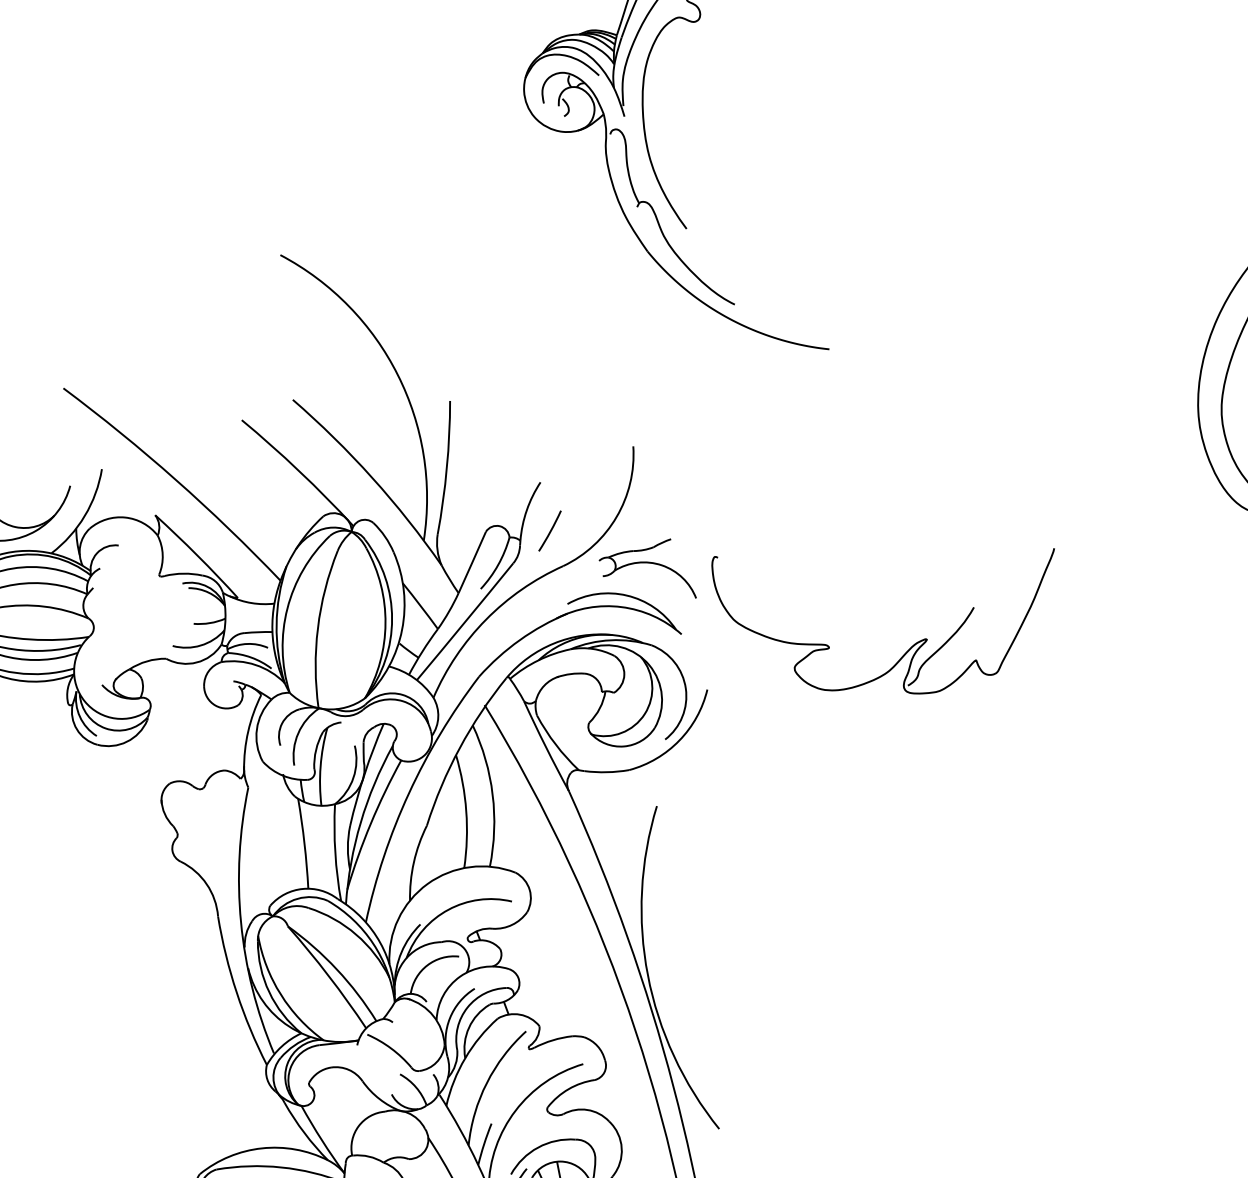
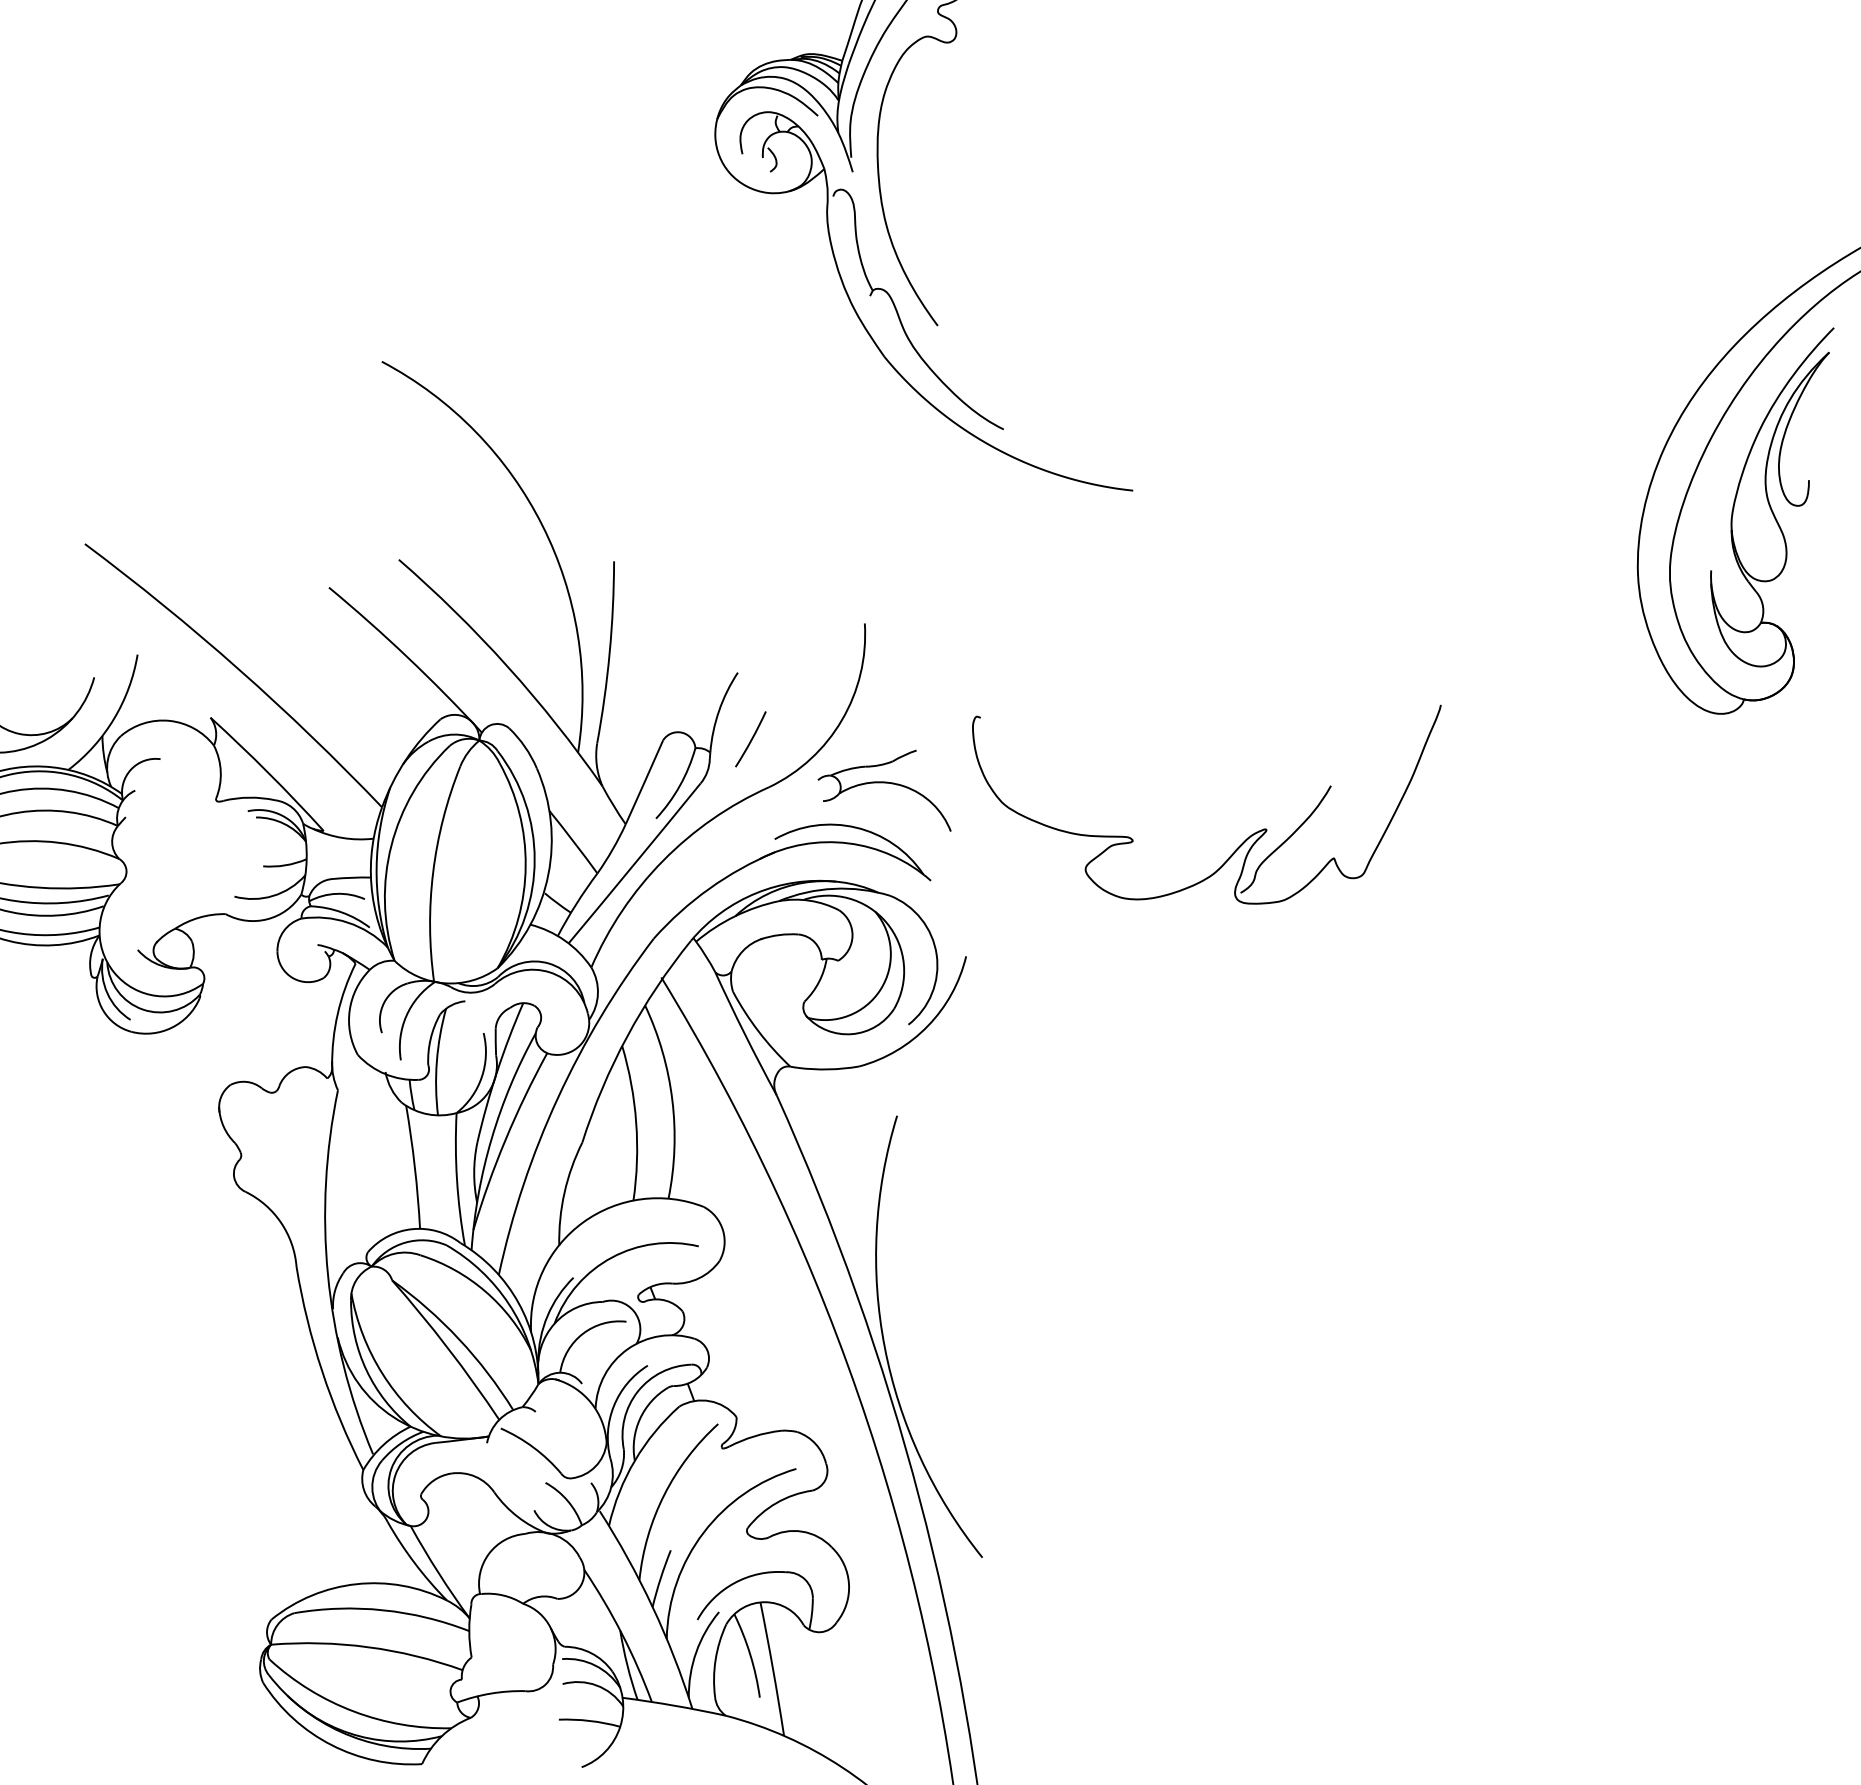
part: (910, 648) -> (1243, 841), moved

